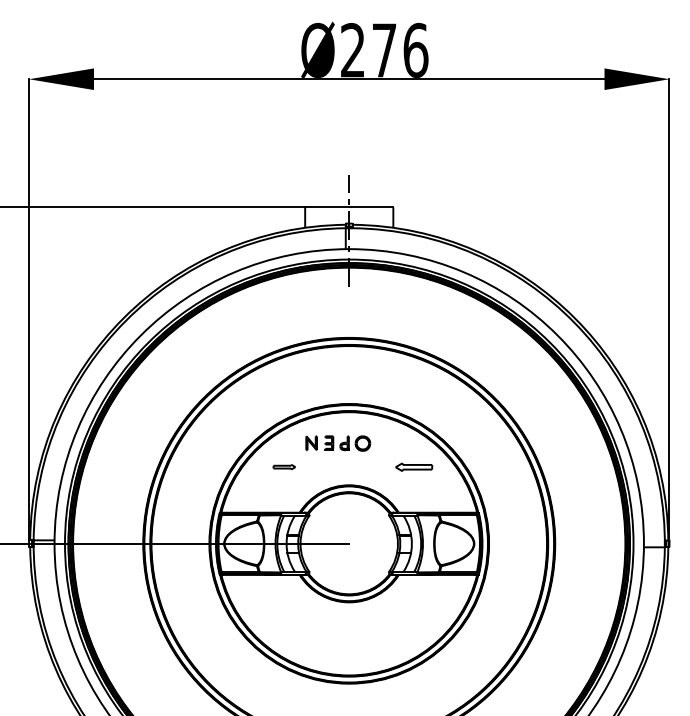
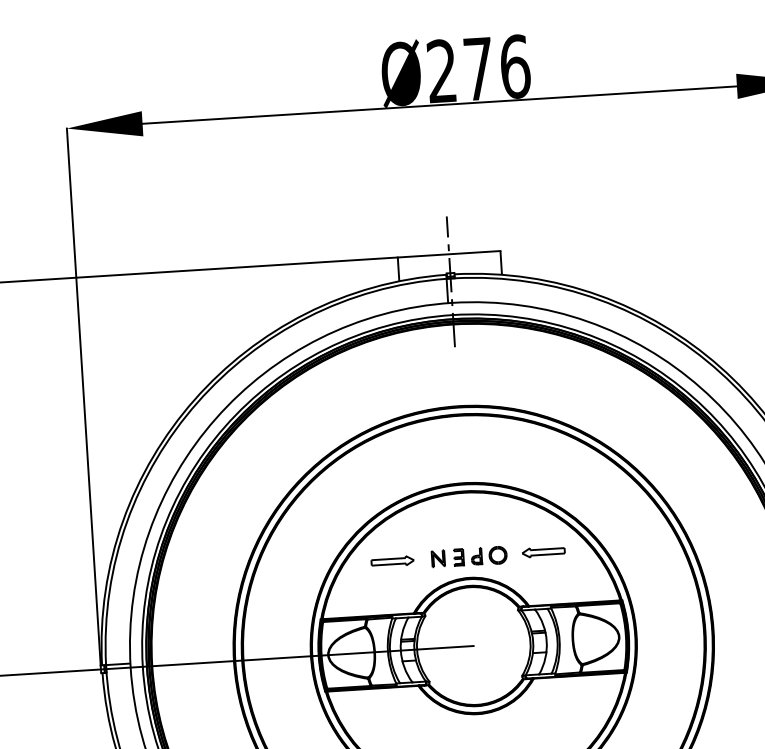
part: (338, 443) -> (469, 557), moved
part: (284, 466) -> (392, 560), size x1.67

